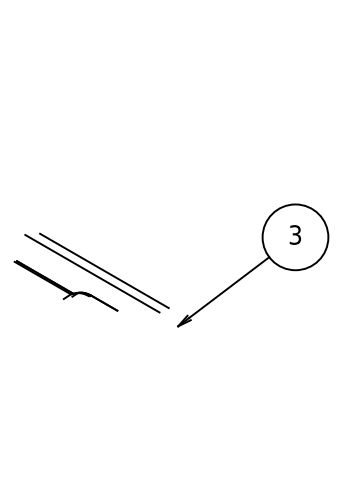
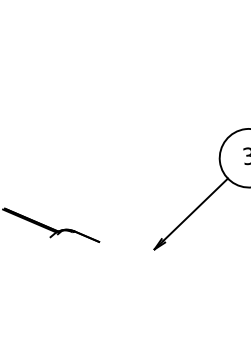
line: (104, 270) -> (83, 207), removed
line: (92, 273) -> (73, 211), removed

